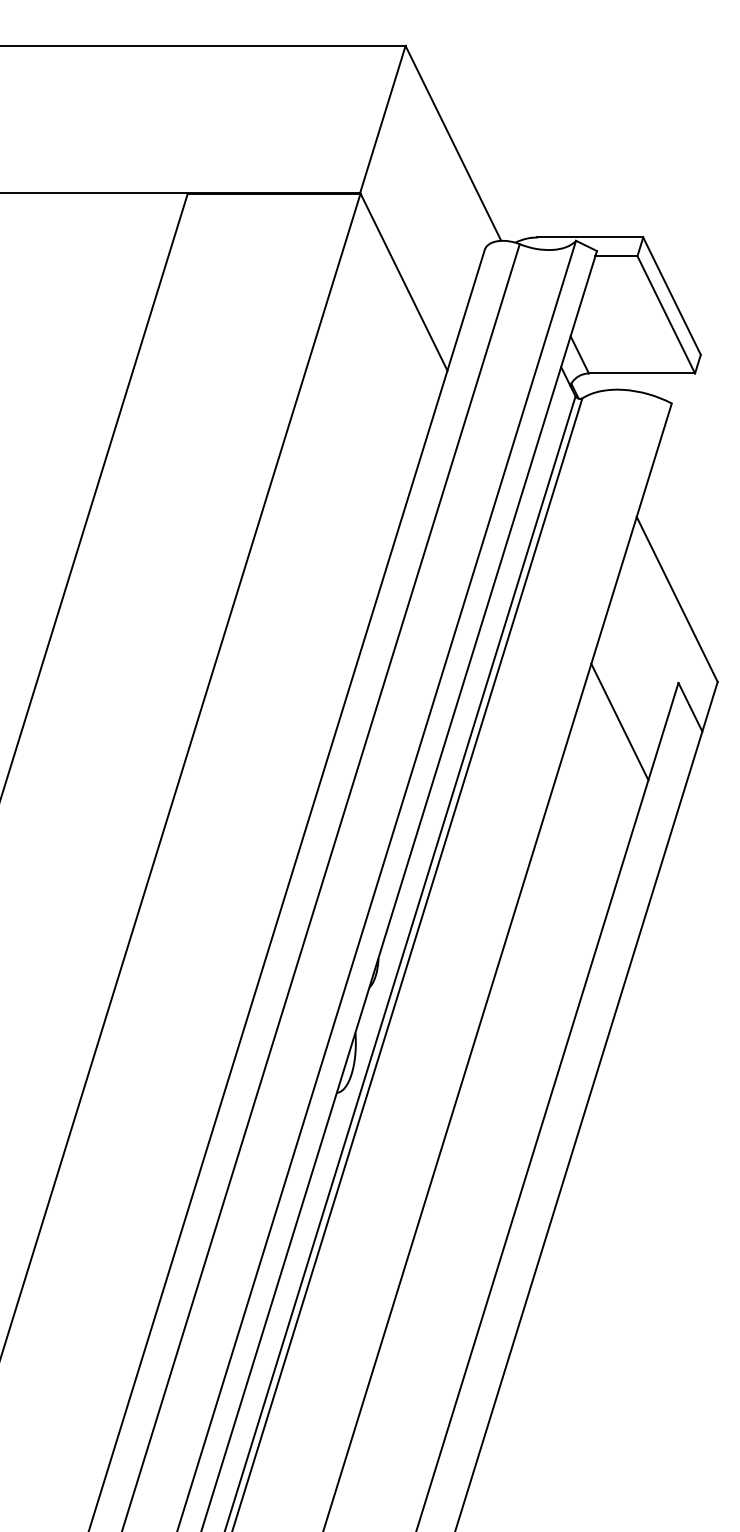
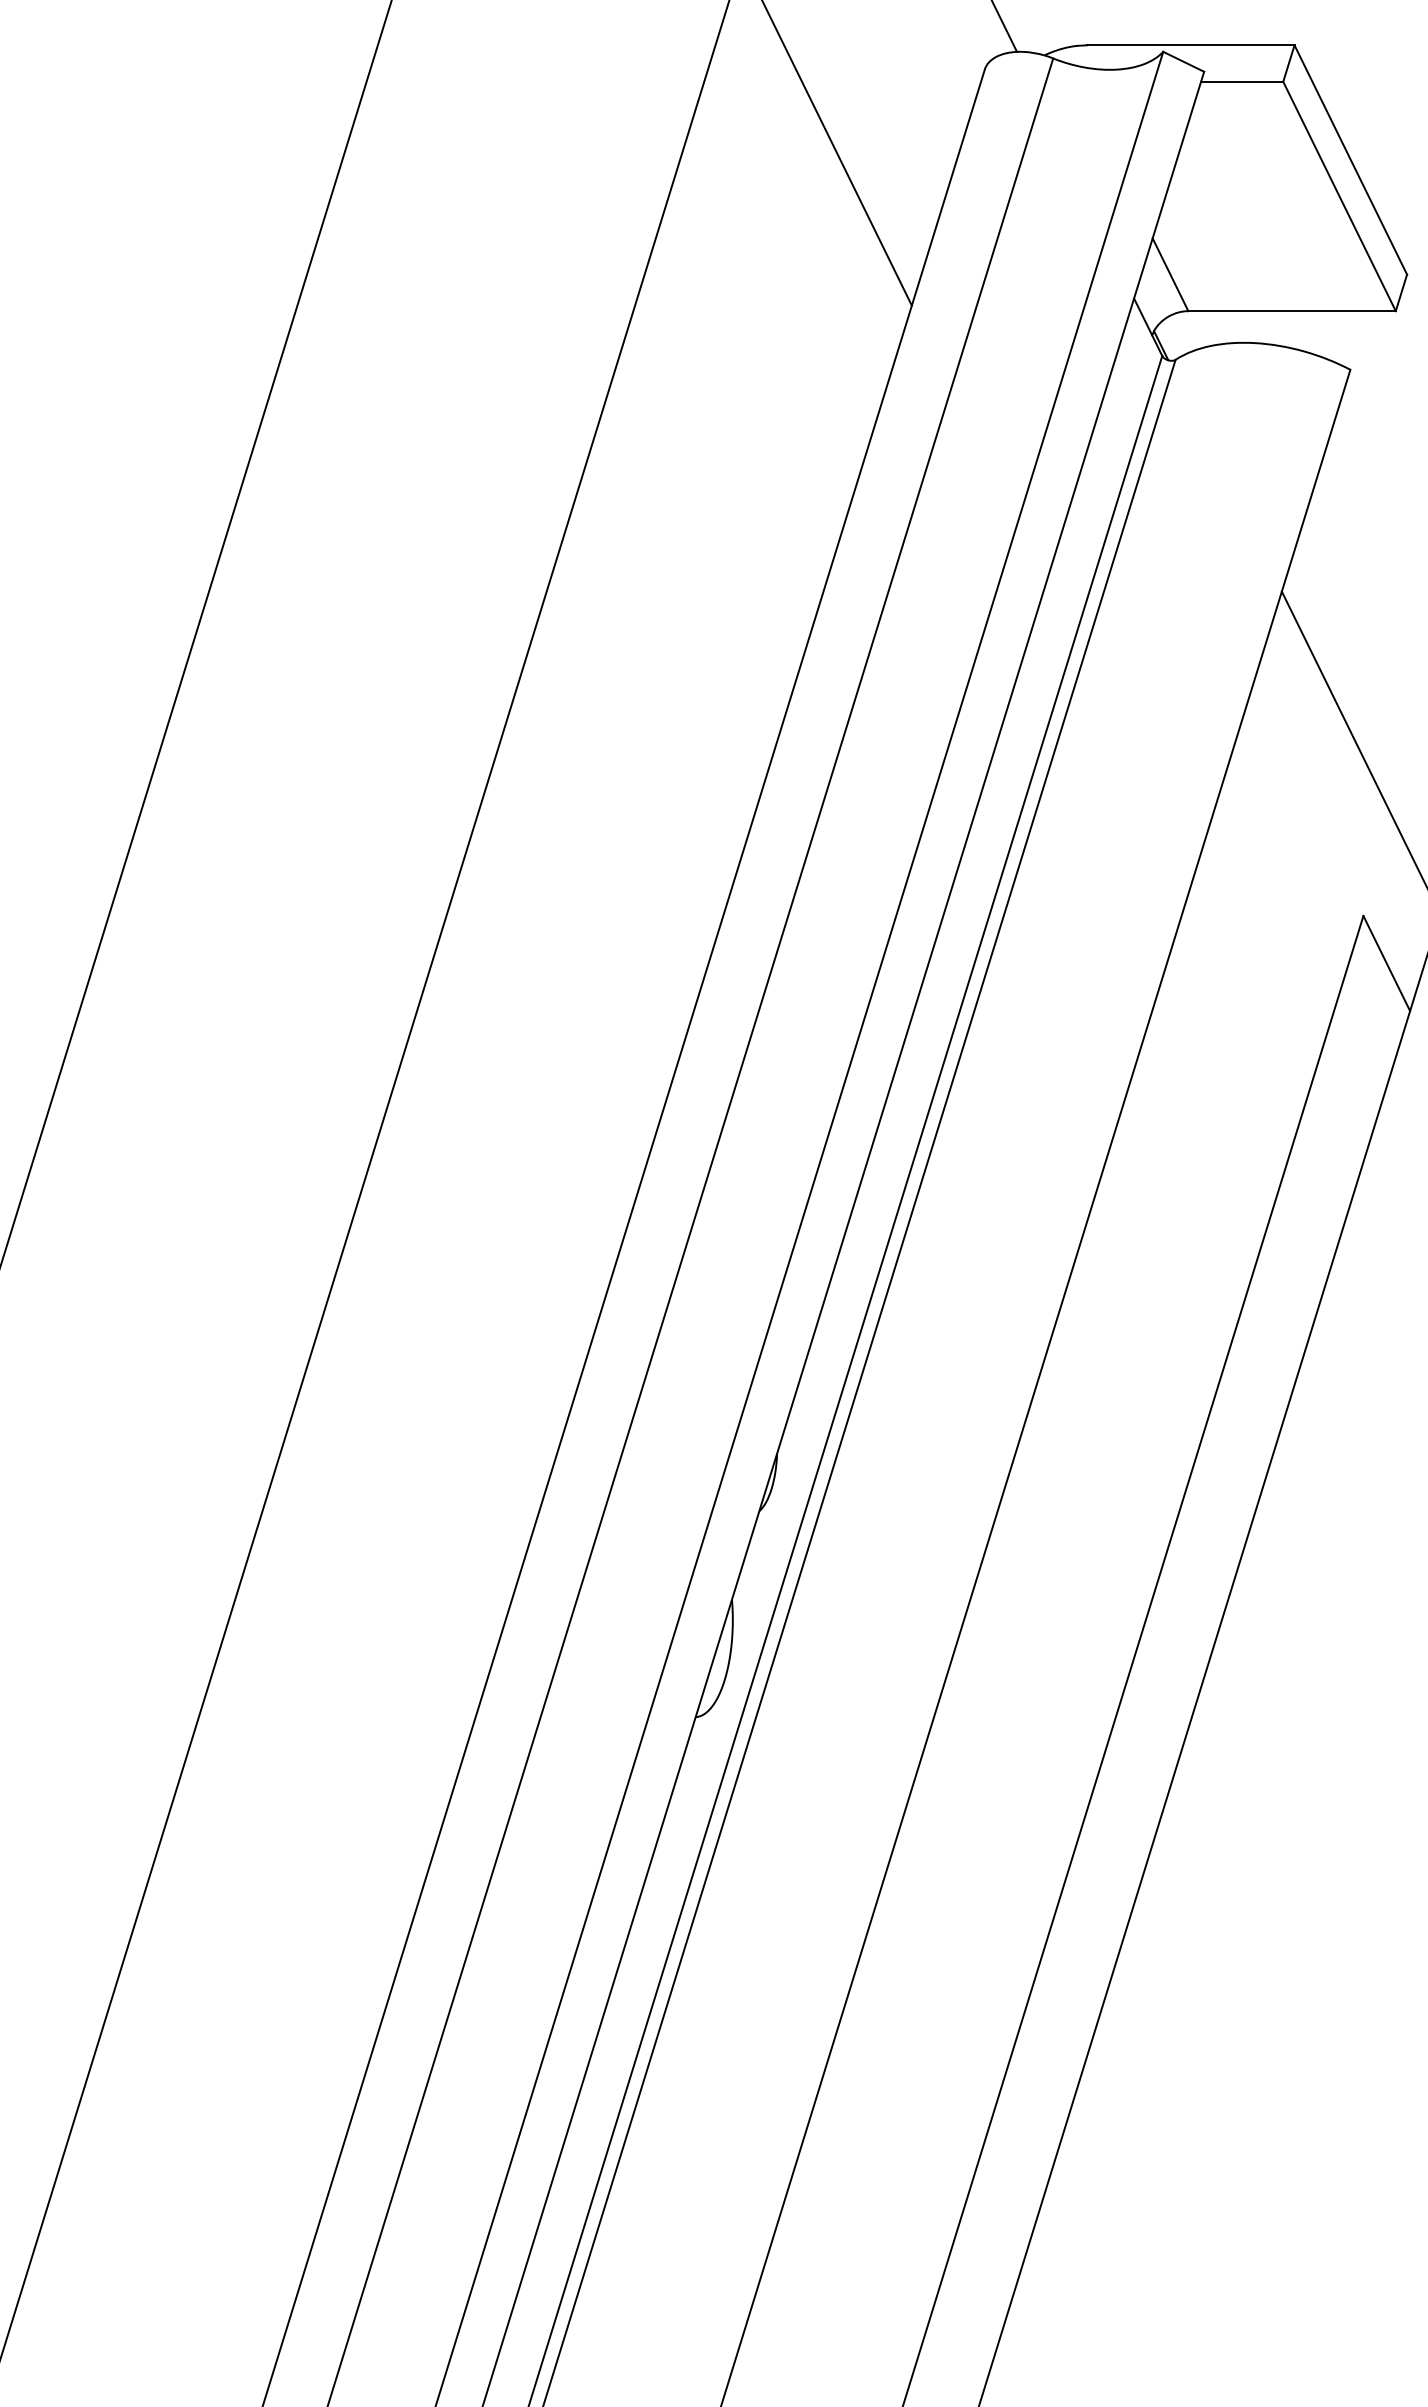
line: (619, 721) -> (1248, 991), removed

